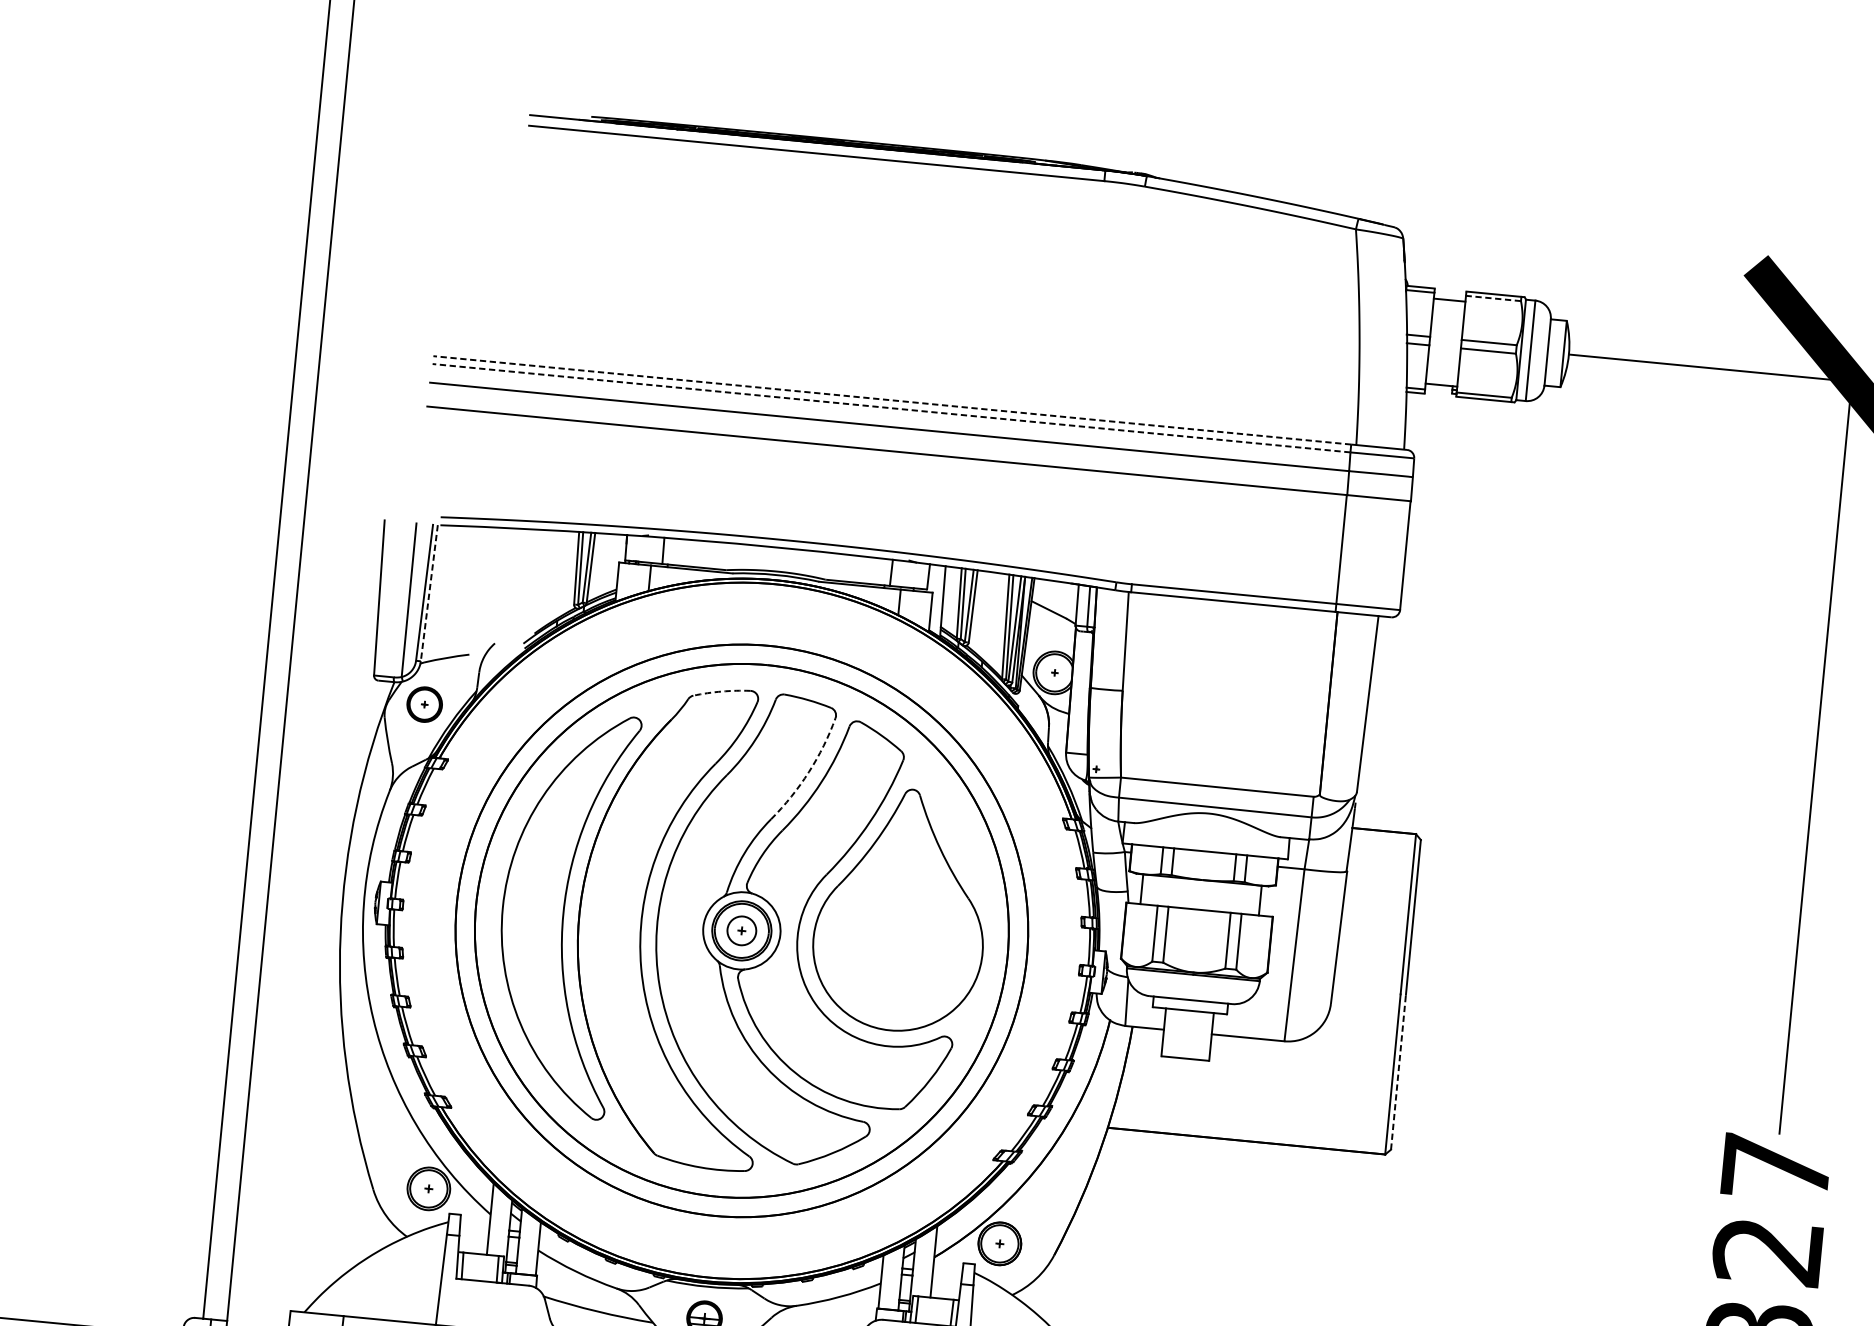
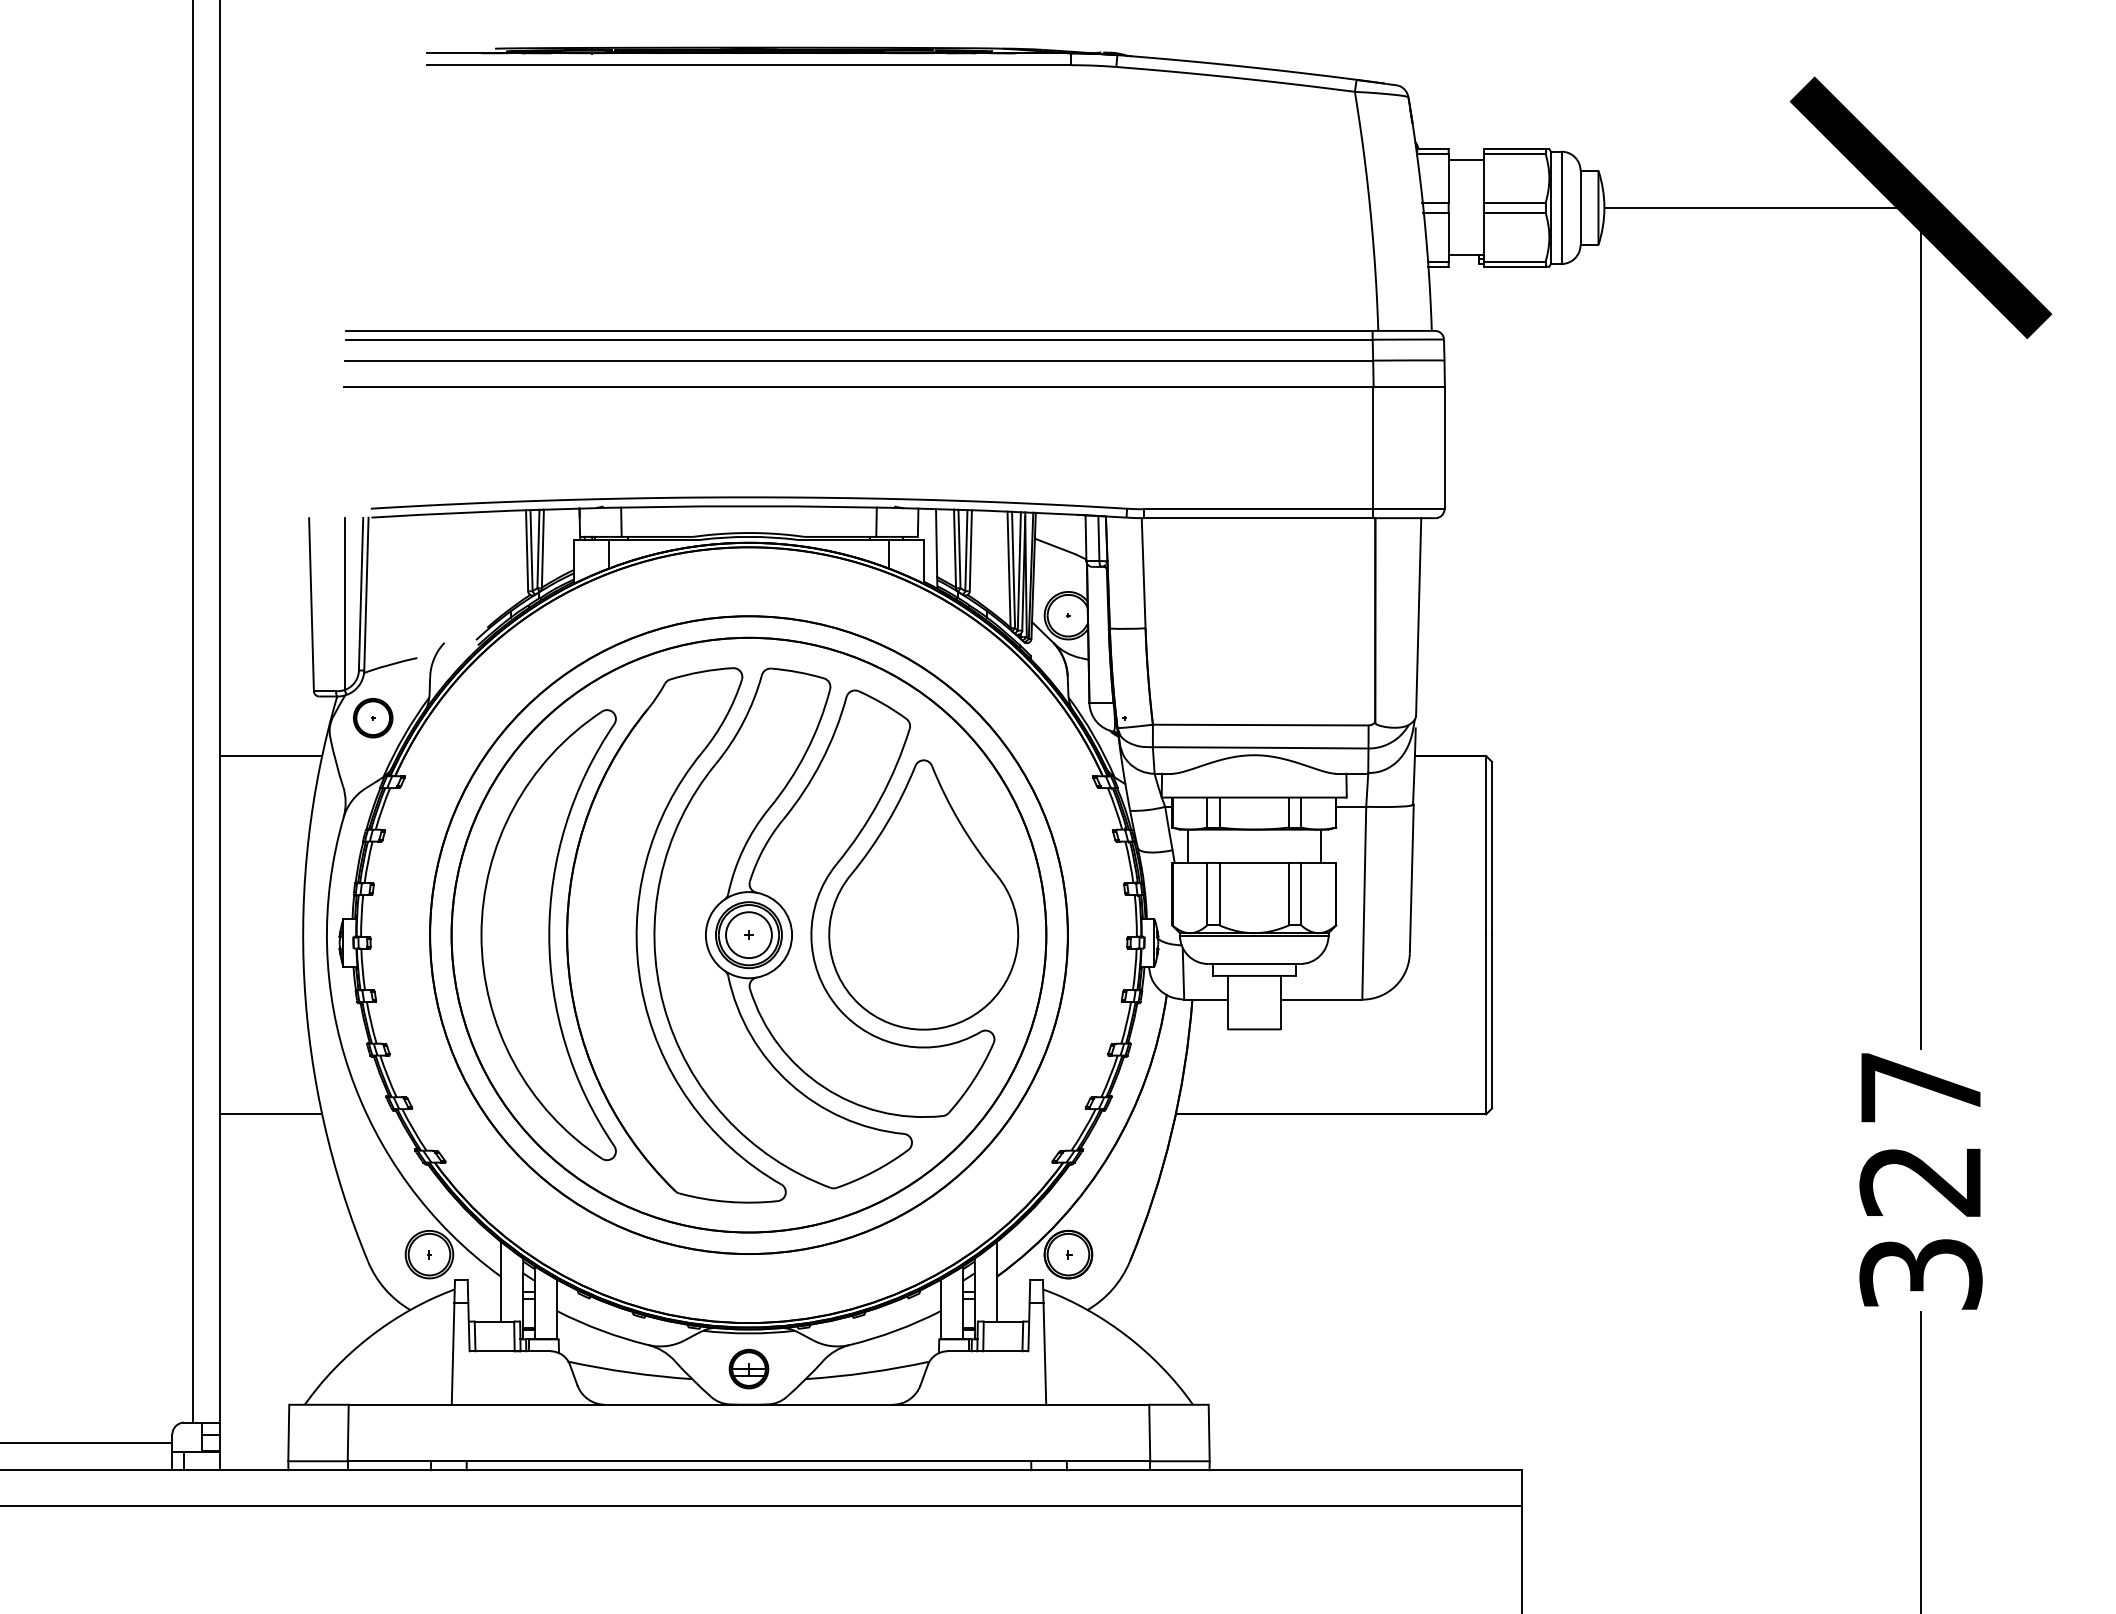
line: (1493, 298) -> (1514, 153), dashed -> solid
line: (892, 400) -> (859, 330), dashed -> solid
line: (891, 408) -> (859, 339), dashed -> solid
line: (429, 593) -> (366, 594), dashed -> solid
arc: (722, 691) -> (701, 671), dashed -> solid
line: (329, 729) -> (270, 755), added
arc: (809, 772) -> (806, 752), dashed -> solid
circle: (741, 931) -> (748, 935), size x1.43
line: (298, 1049) -> (270, 1114), added
line: (1398, 1072) -> (1492, 1021), dashed -> solid

